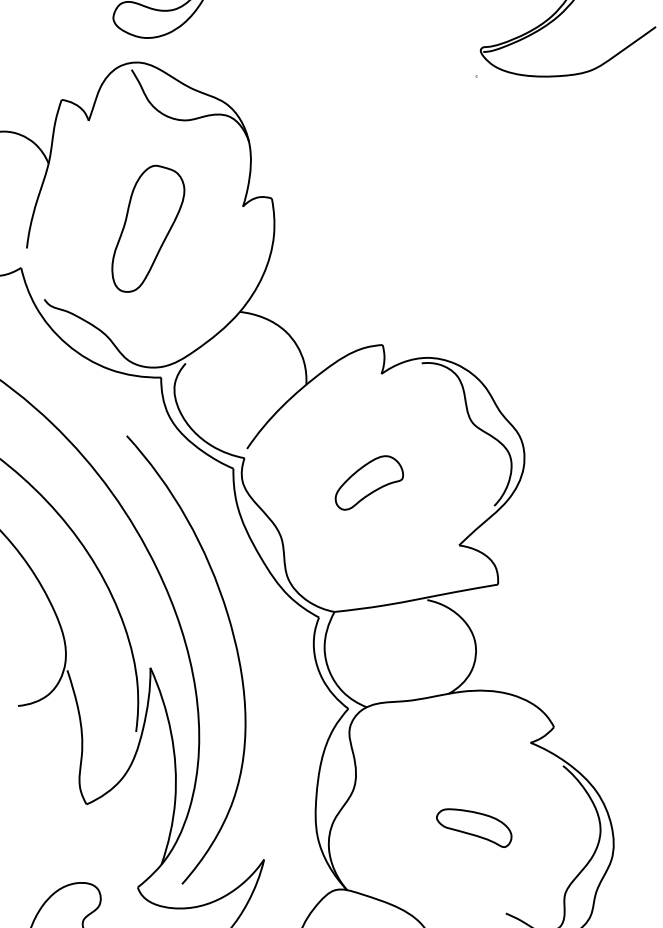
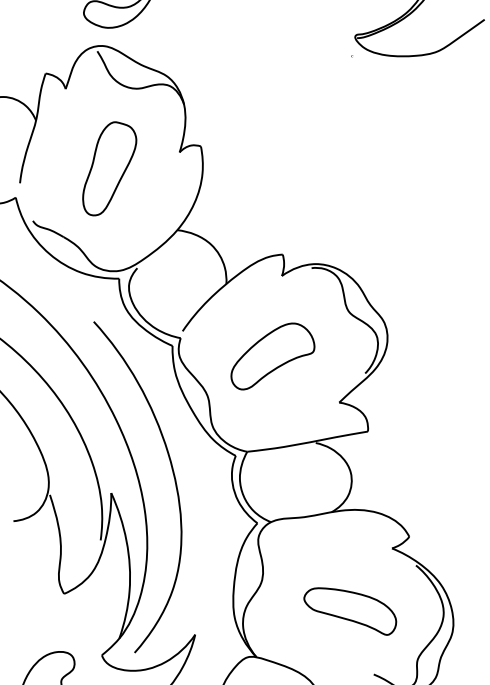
part: (369, 482) -> (273, 356), size x1.67
part: (474, 827) -> (350, 610), size x1.67

